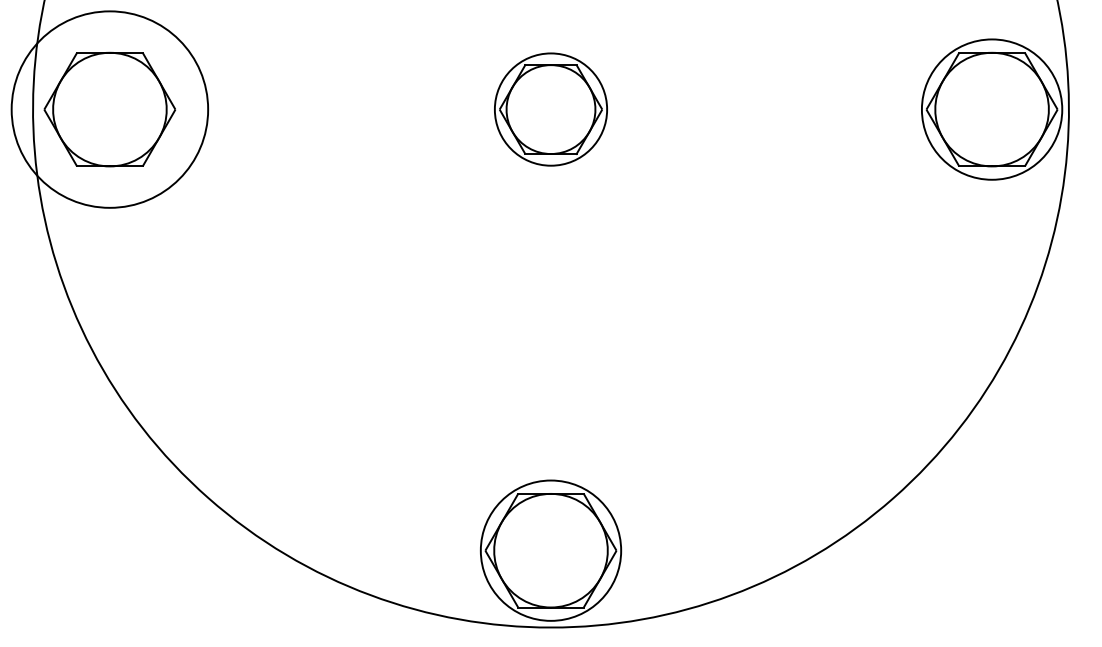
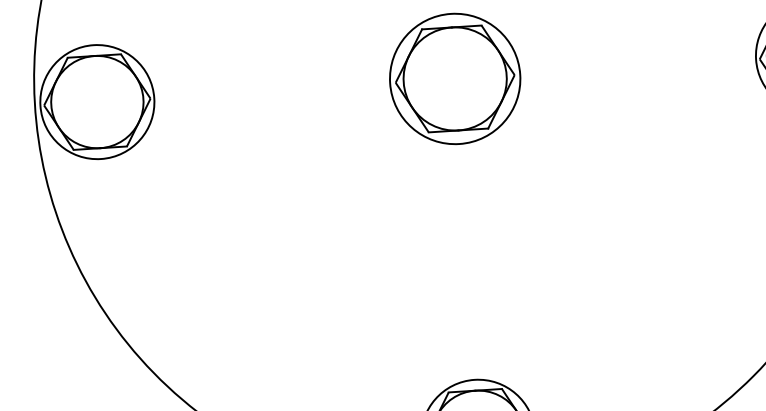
circle: (109, 109) -> (97, 102), size x0.71
part: (550, 109) -> (454, 78), size x1.43

